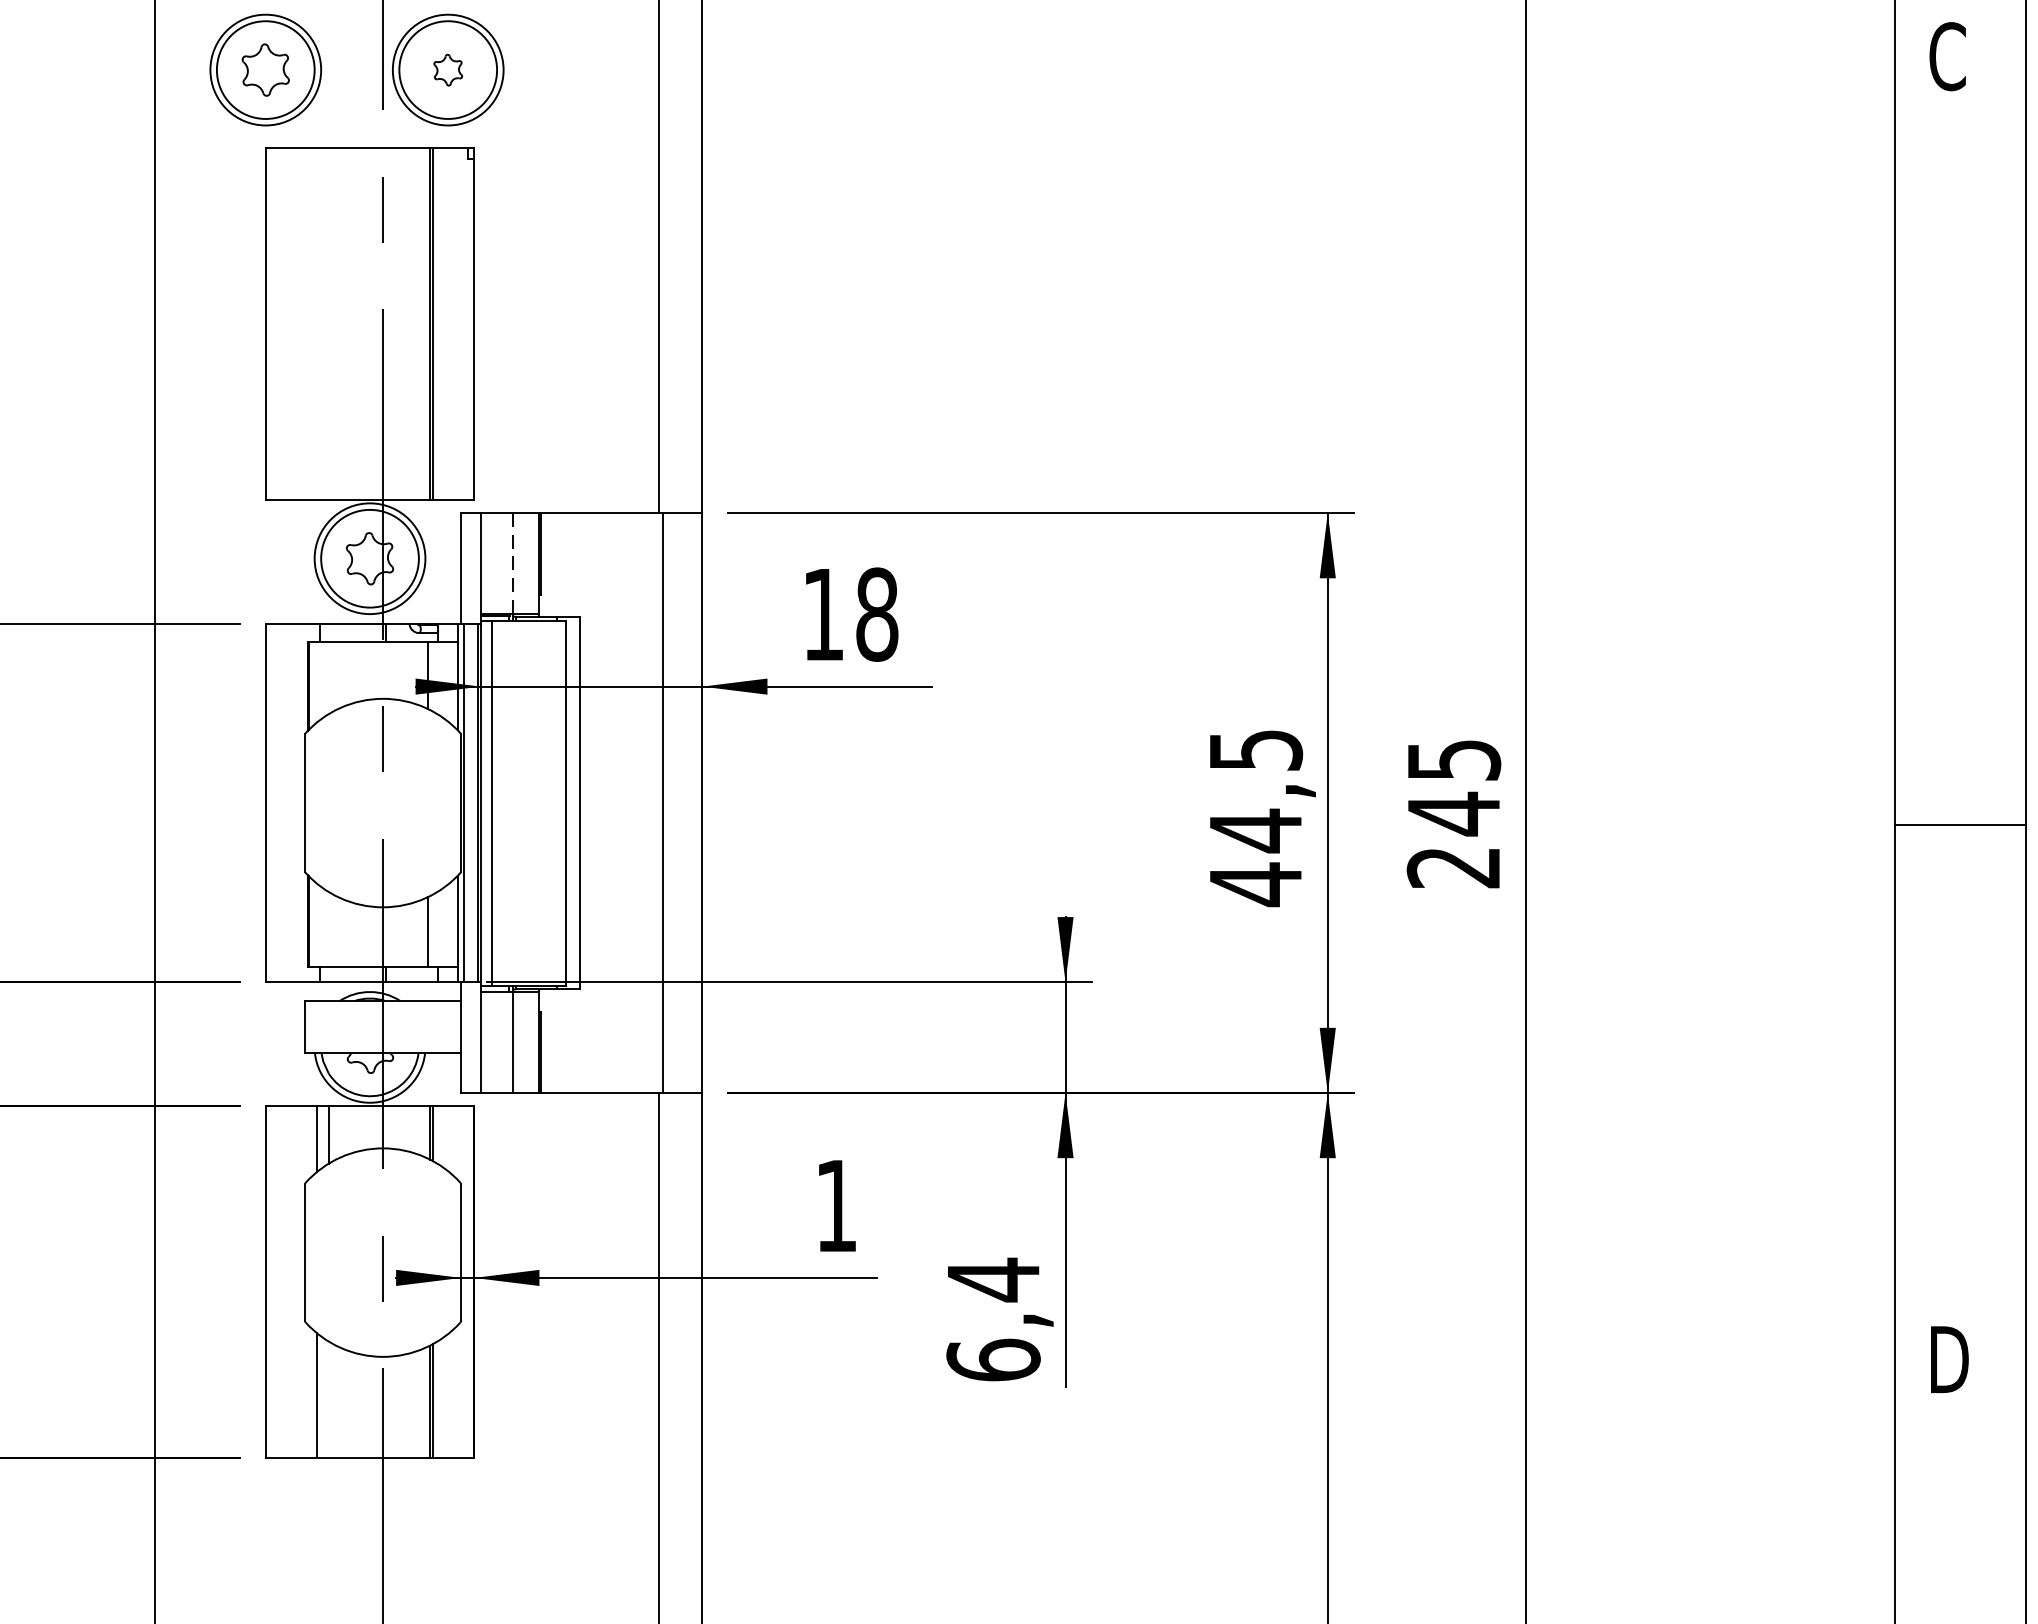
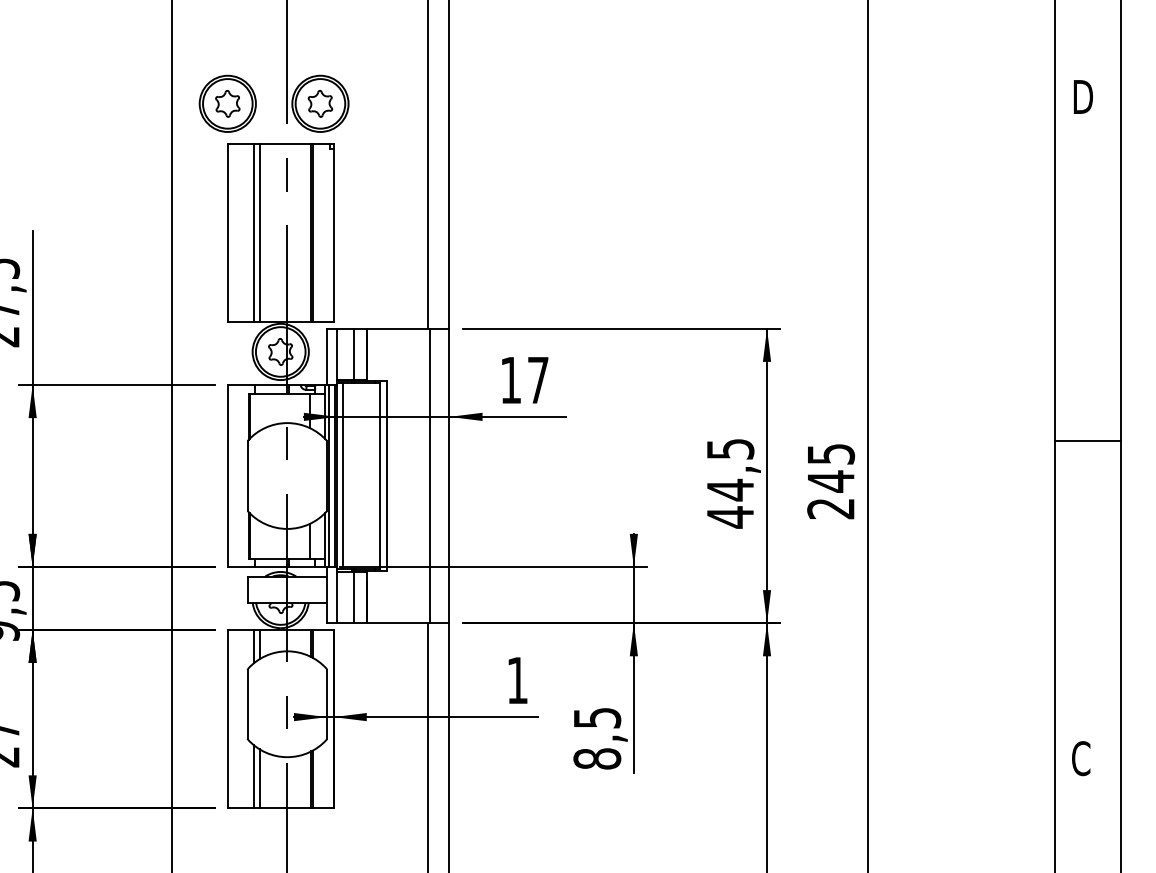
text: (1949, 55) -> (1082, 96), C -> D
part: (448, 69) -> (320, 103), size x1.67
line: (316, 323) -> (253, 232), added
line: (328, 323) -> (259, 232), added
line: (513, 563) -> (353, 354), dashed -> solid
text: (875, 614) -> (537, 380), 18 -> 17
line: (1960, 825) -> (1088, 441), moved
text: (993, 1318) -> (597, 737), 6,4 -> 8,5
text: (1949, 1359) -> (1082, 758), D -> C
line: (328, 1398) -> (259, 778), added

